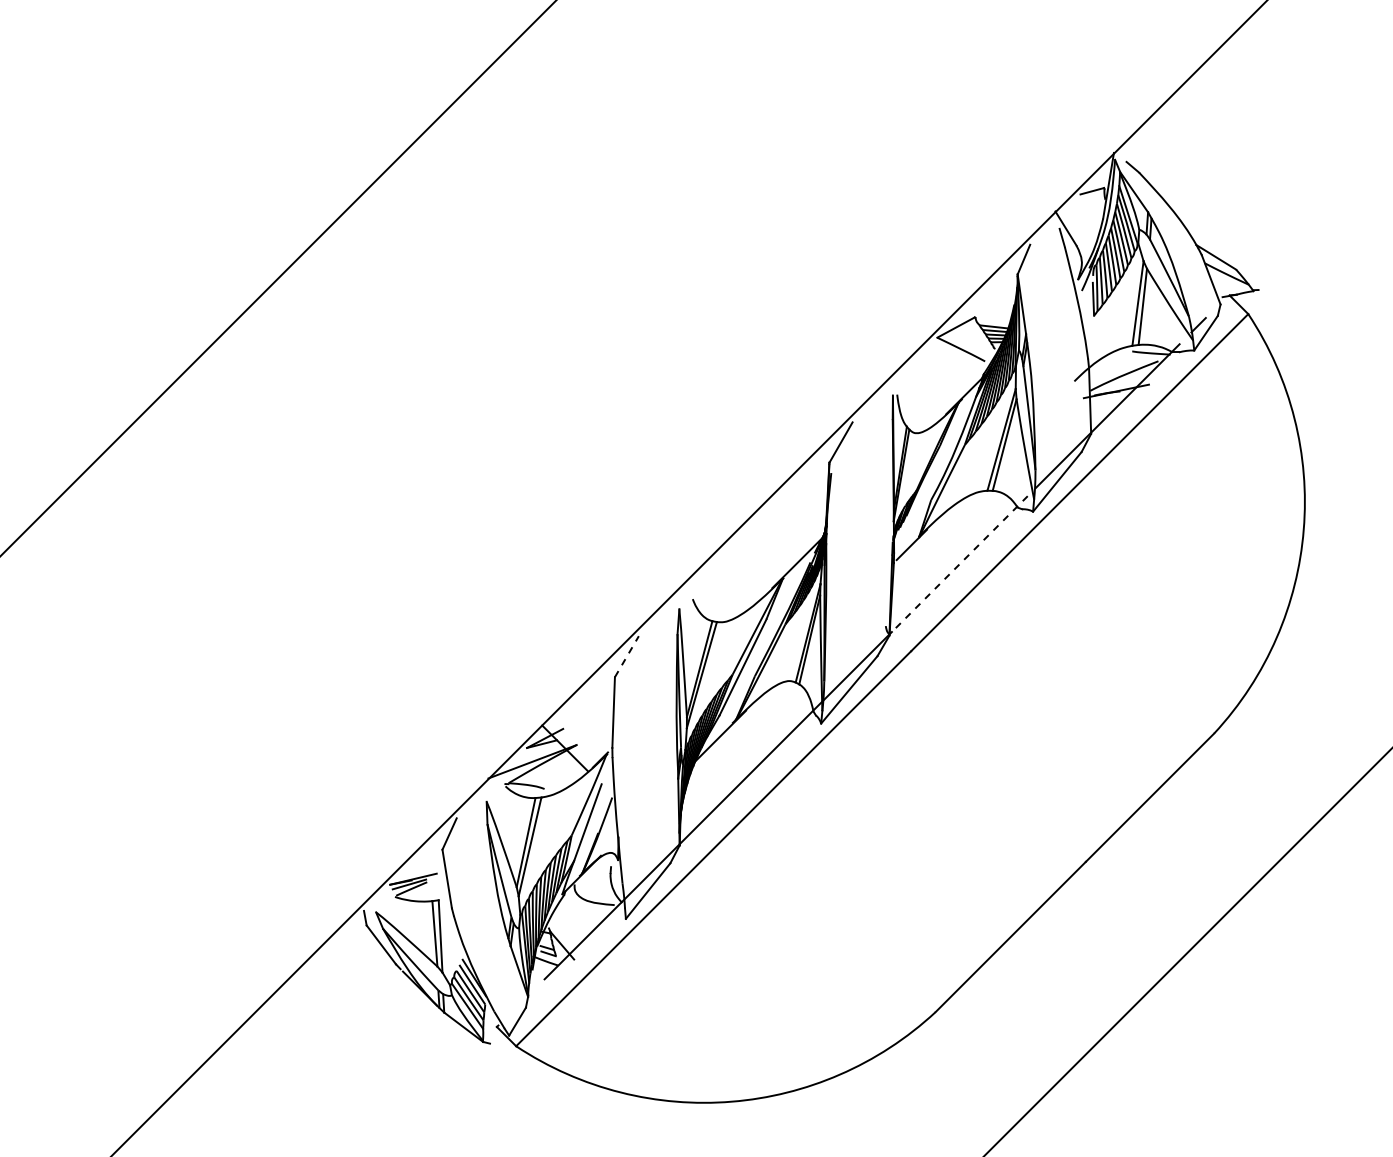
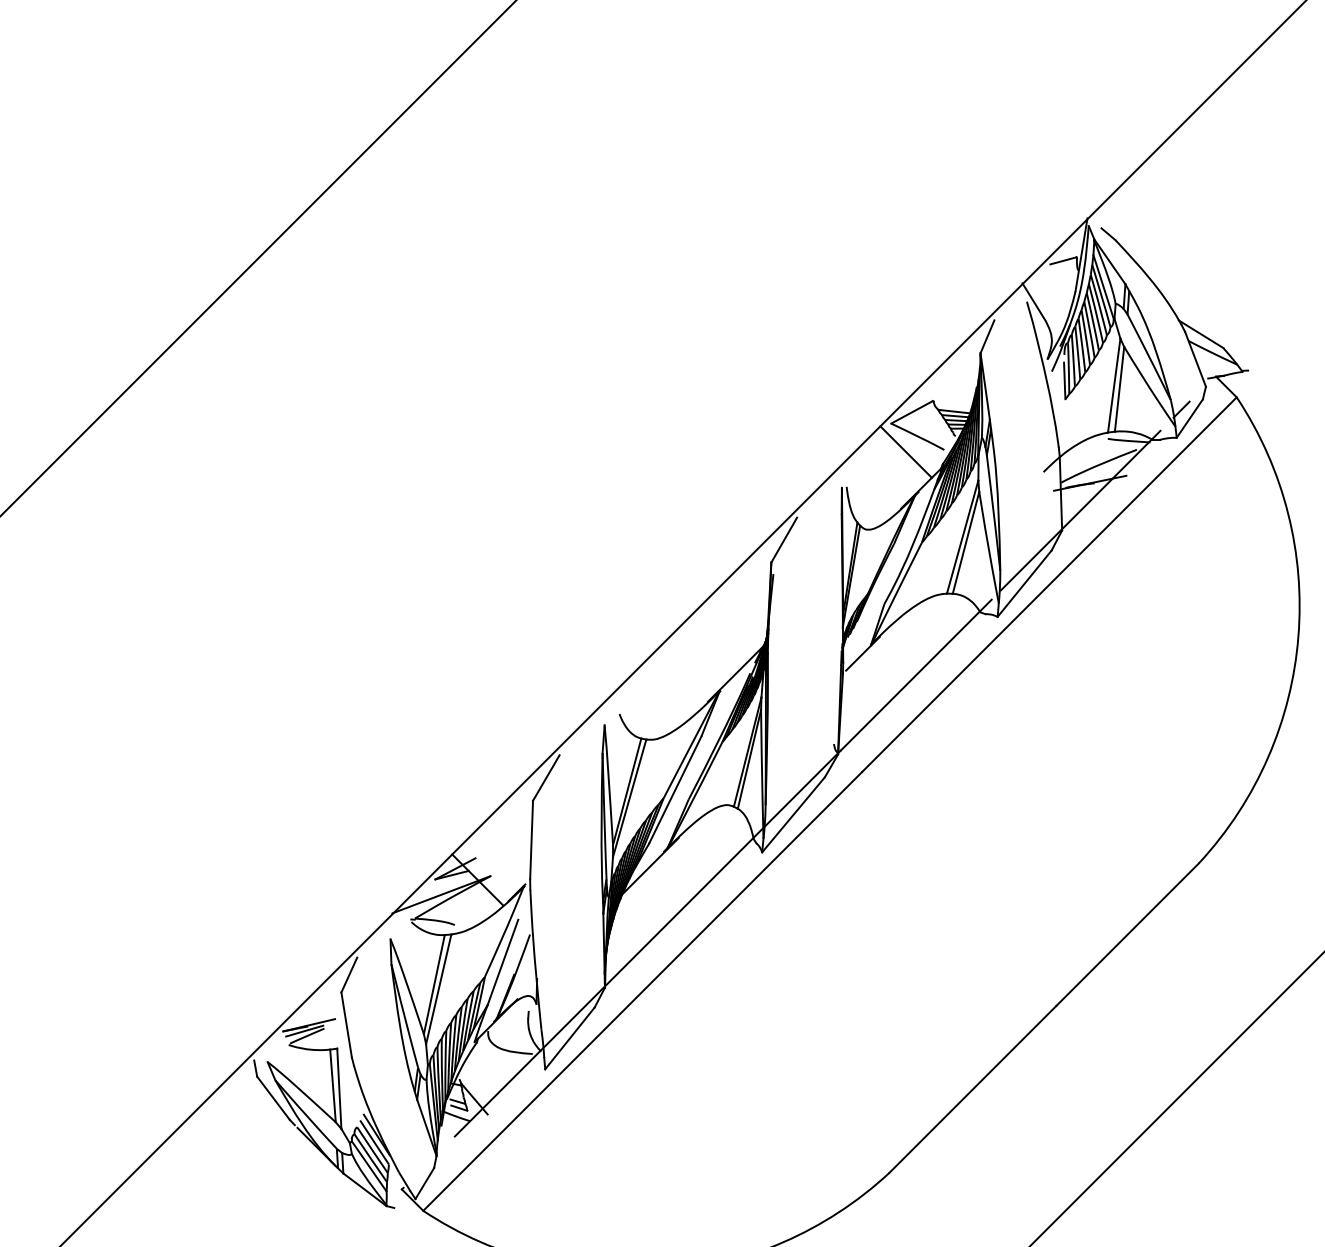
line: (950, 363) -> (905, 452), added
line: (959, 564) -> (915, 675), dashed -> solid
line: (626, 656) -> (545, 777), dashed -> solid

